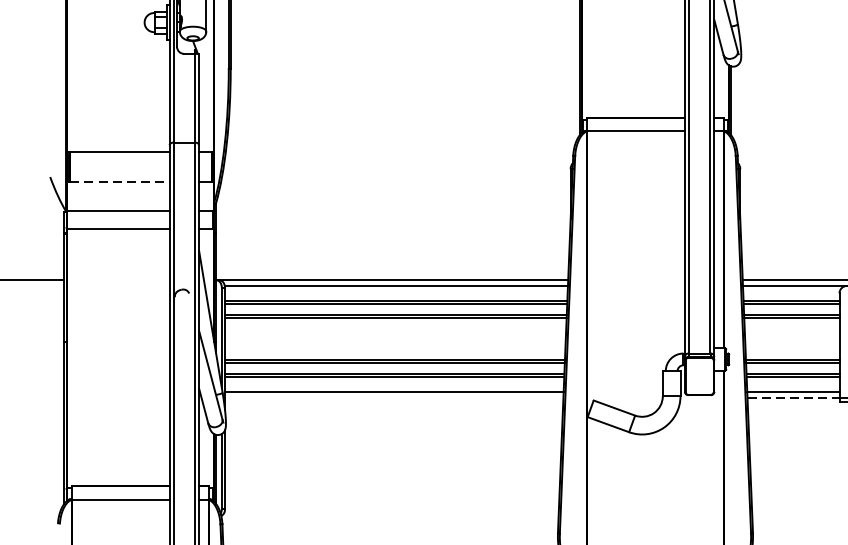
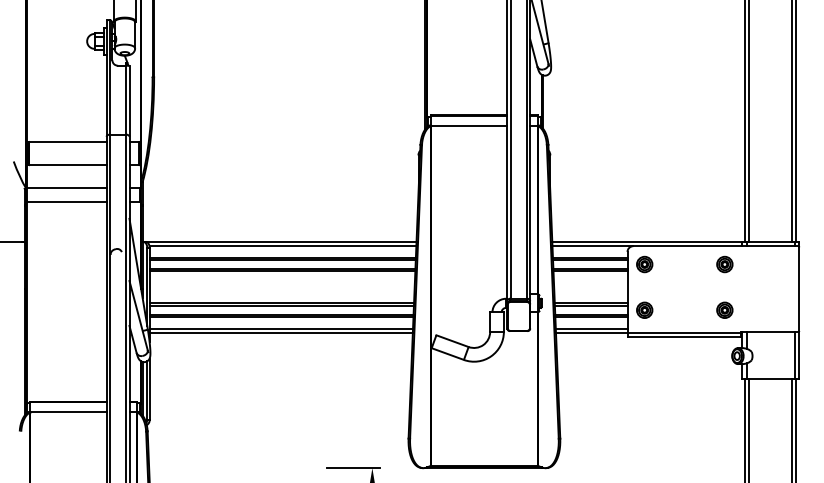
line: (119, 182) -> (67, 165), dashed -> solid
line: (393, 398) -> (280, 333), added
line: (793, 398) -> (591, 333), dashed -> solid

